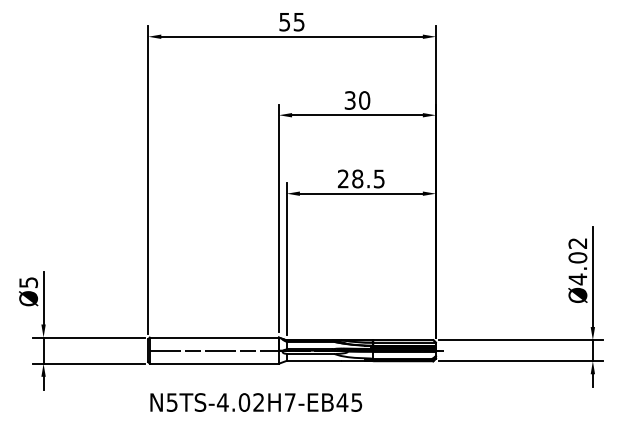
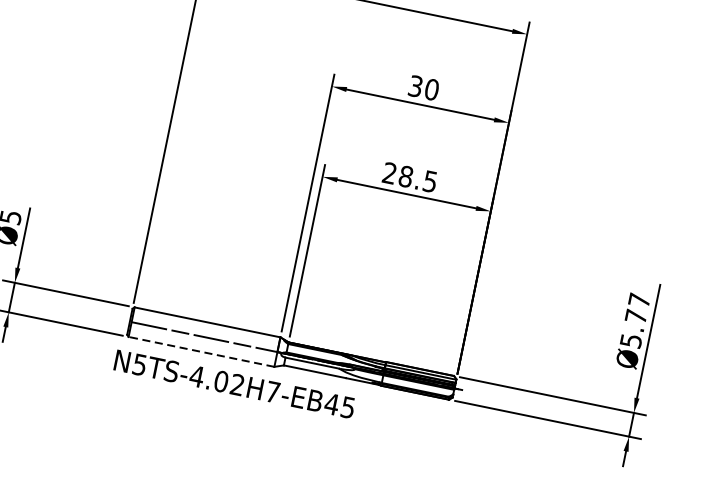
text: (577, 261) -> (634, 320), Ø4.02 -> Ø5.77
line: (214, 363) -> (201, 351), solid -> dashed
text: (256, 402) -> (234, 384), moved

